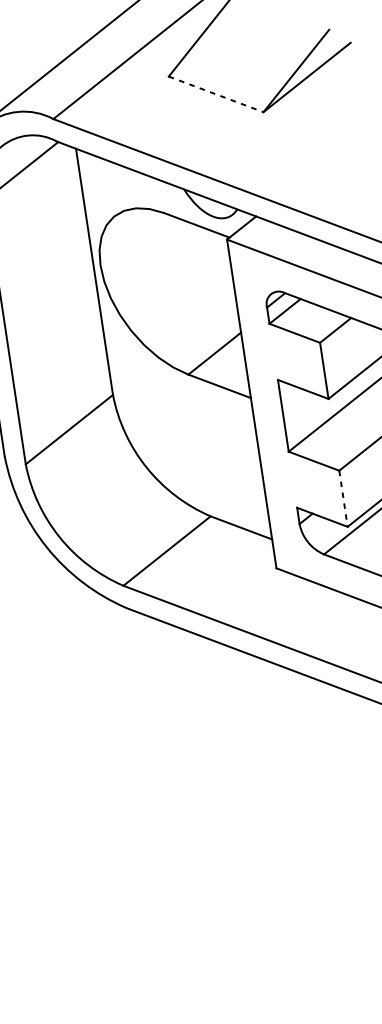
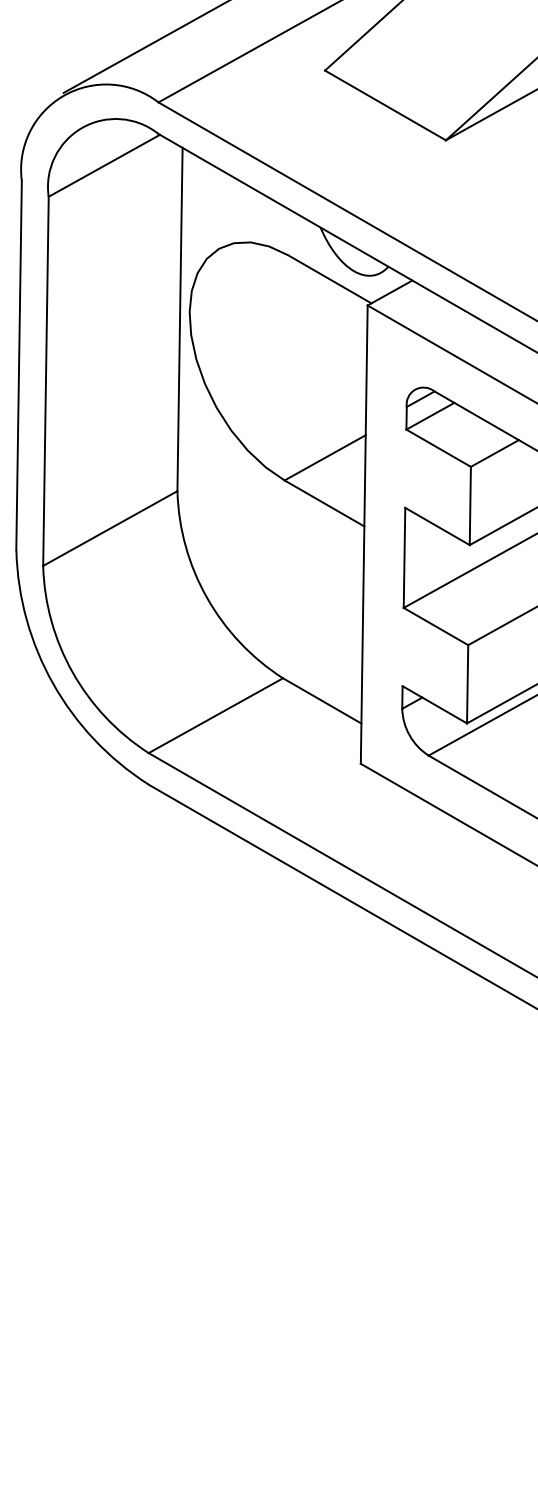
line: (216, 94) -> (385, 105), dashed -> solid
line: (343, 498) -> (467, 684), dashed -> solid

